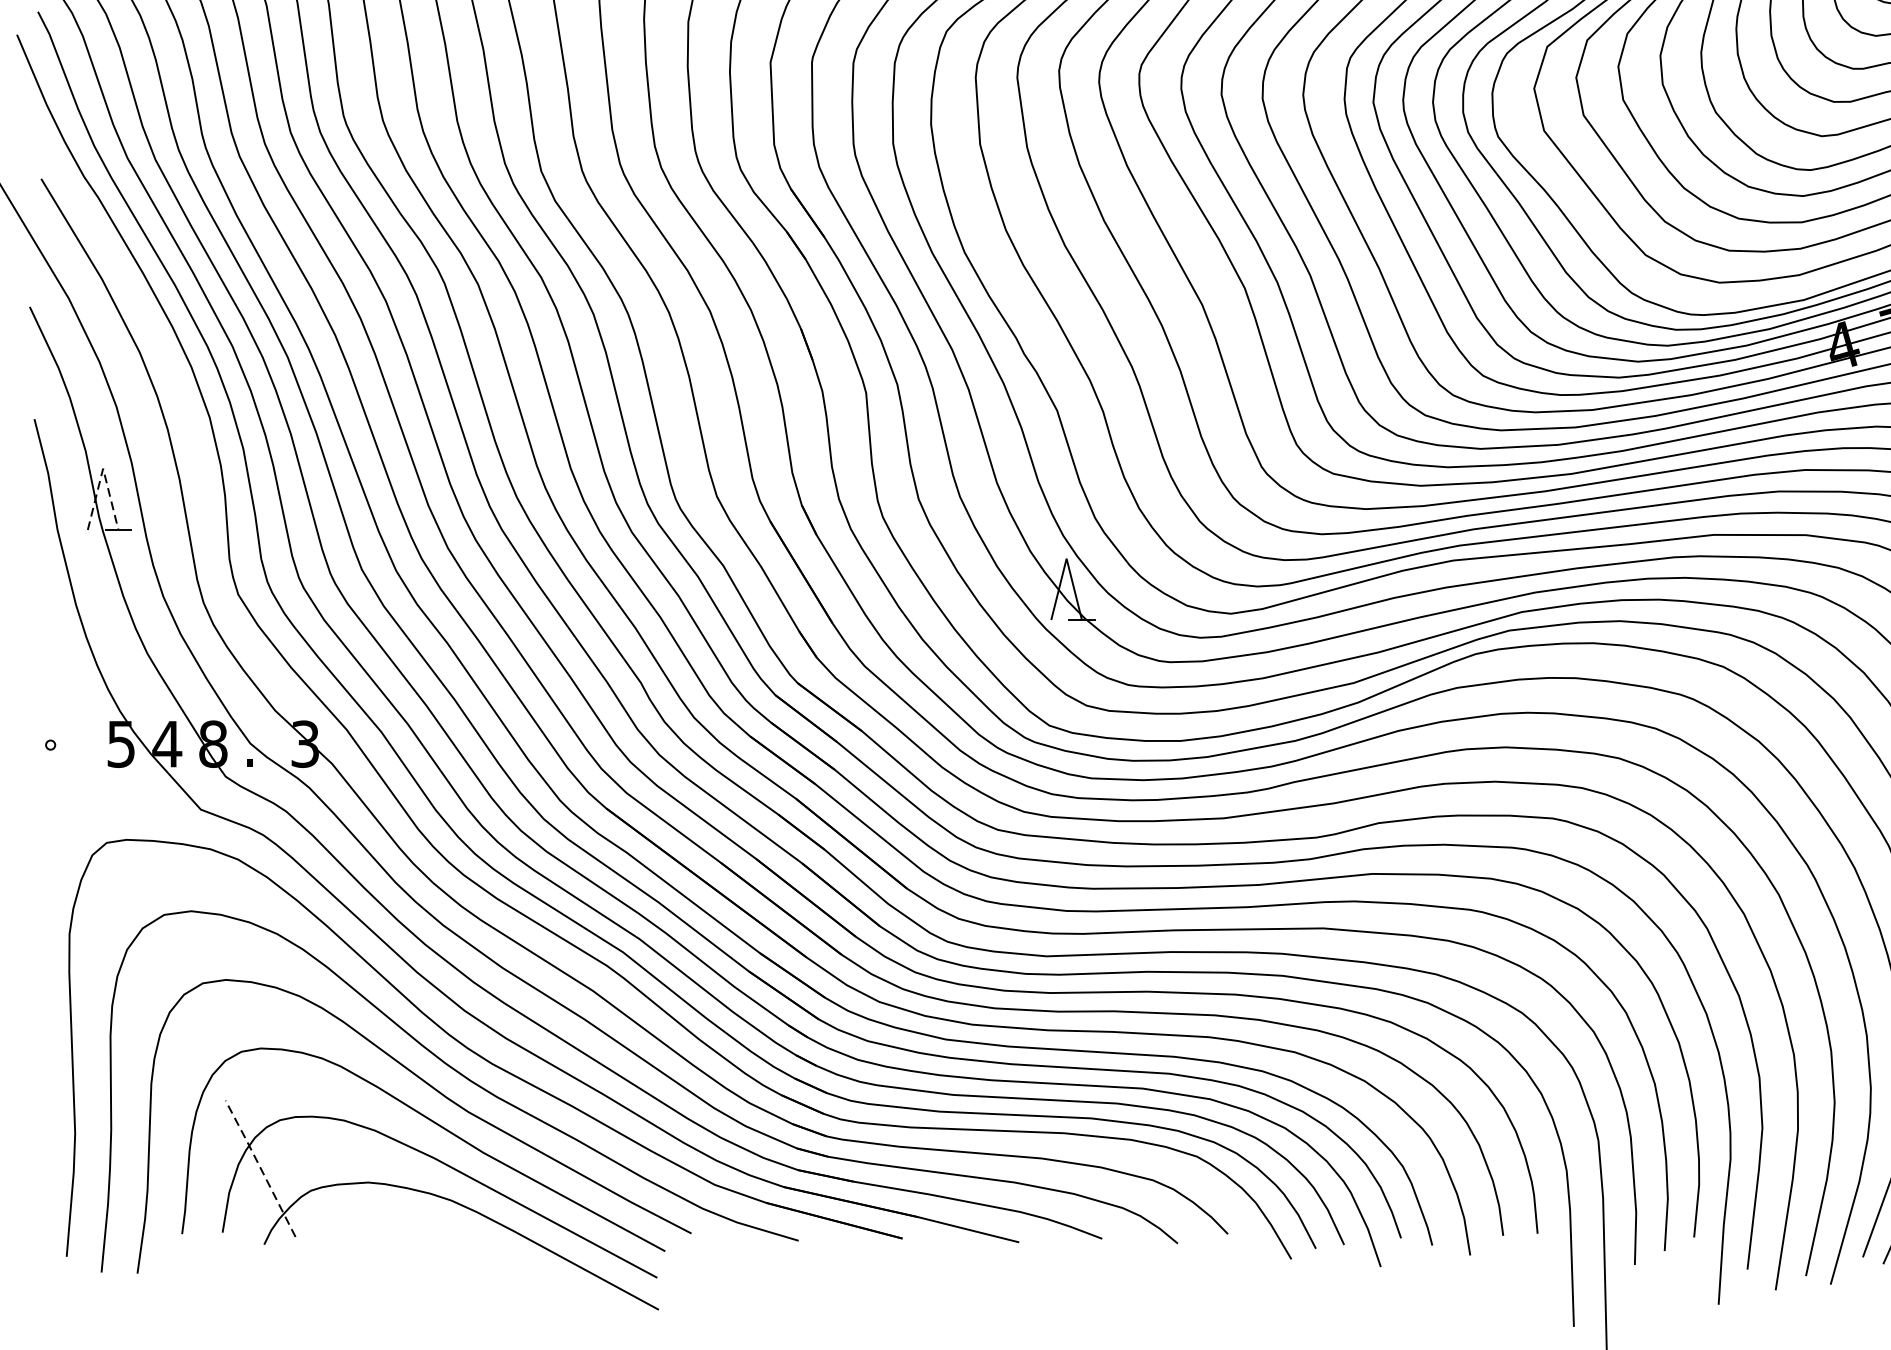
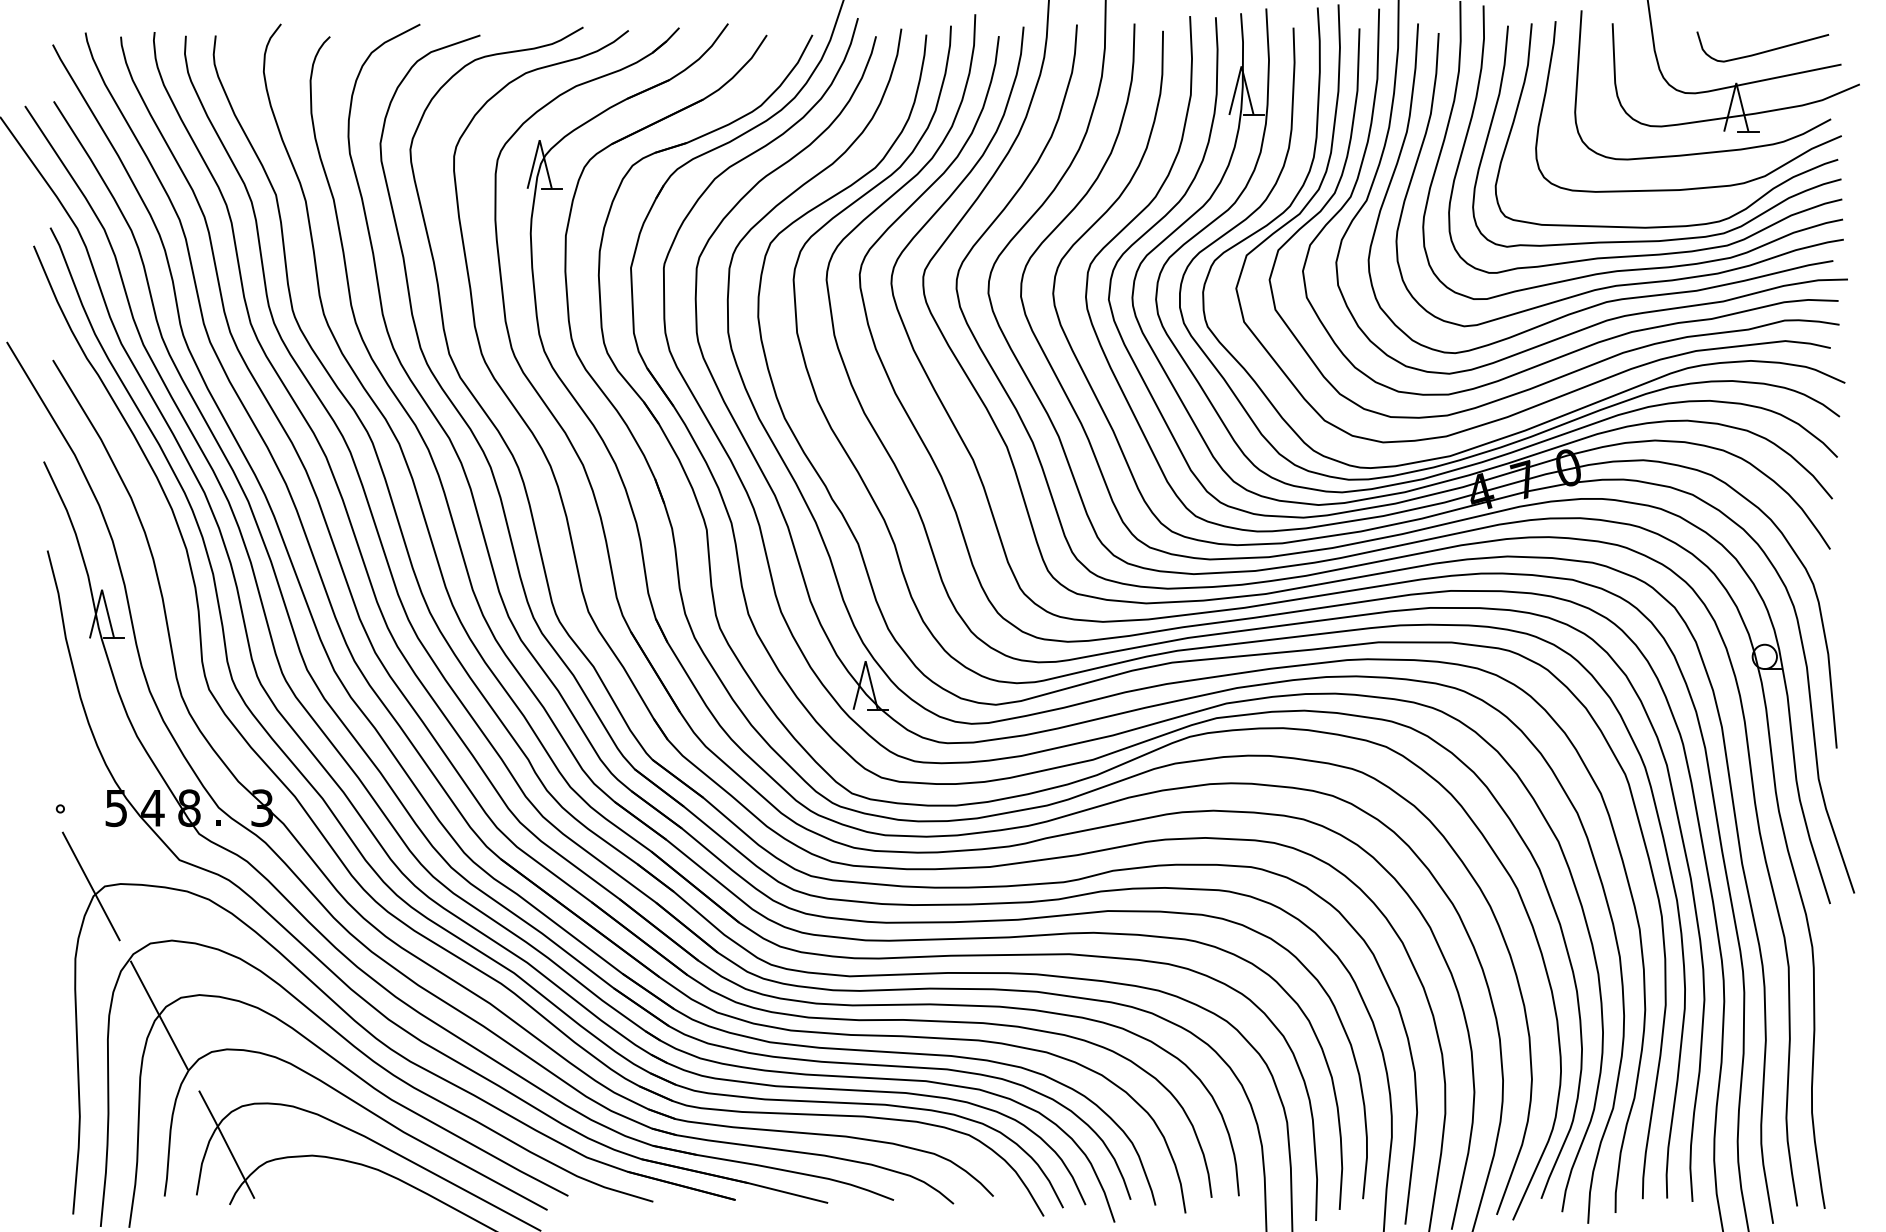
line: (103, 468) -> (102, 589), dashed -> solid
line: (88, 842) -> (90, 886), added
line: (175, 1005) -> (159, 1015), added
line: (260, 1167) -> (226, 1143), dashed -> solid

